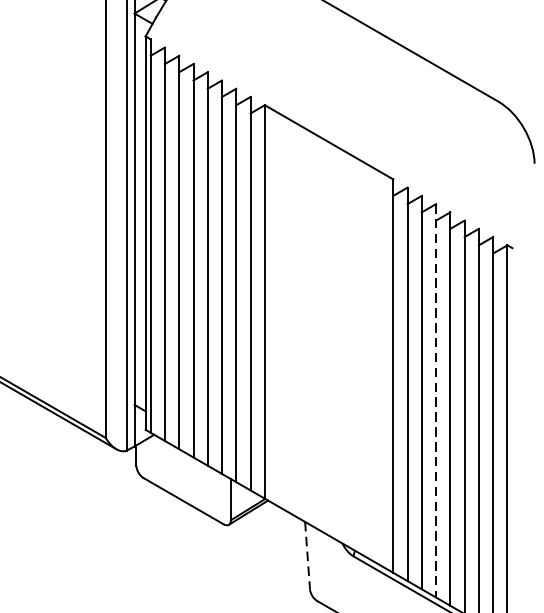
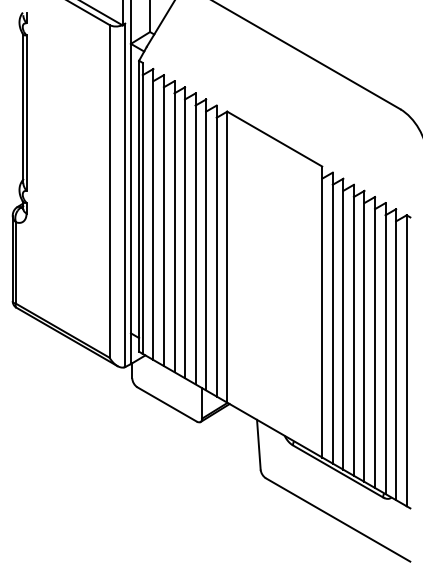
line: (435, 401) -> (353, 330), dashed -> solid
line: (307, 555) -> (258, 444), dashed -> solid

